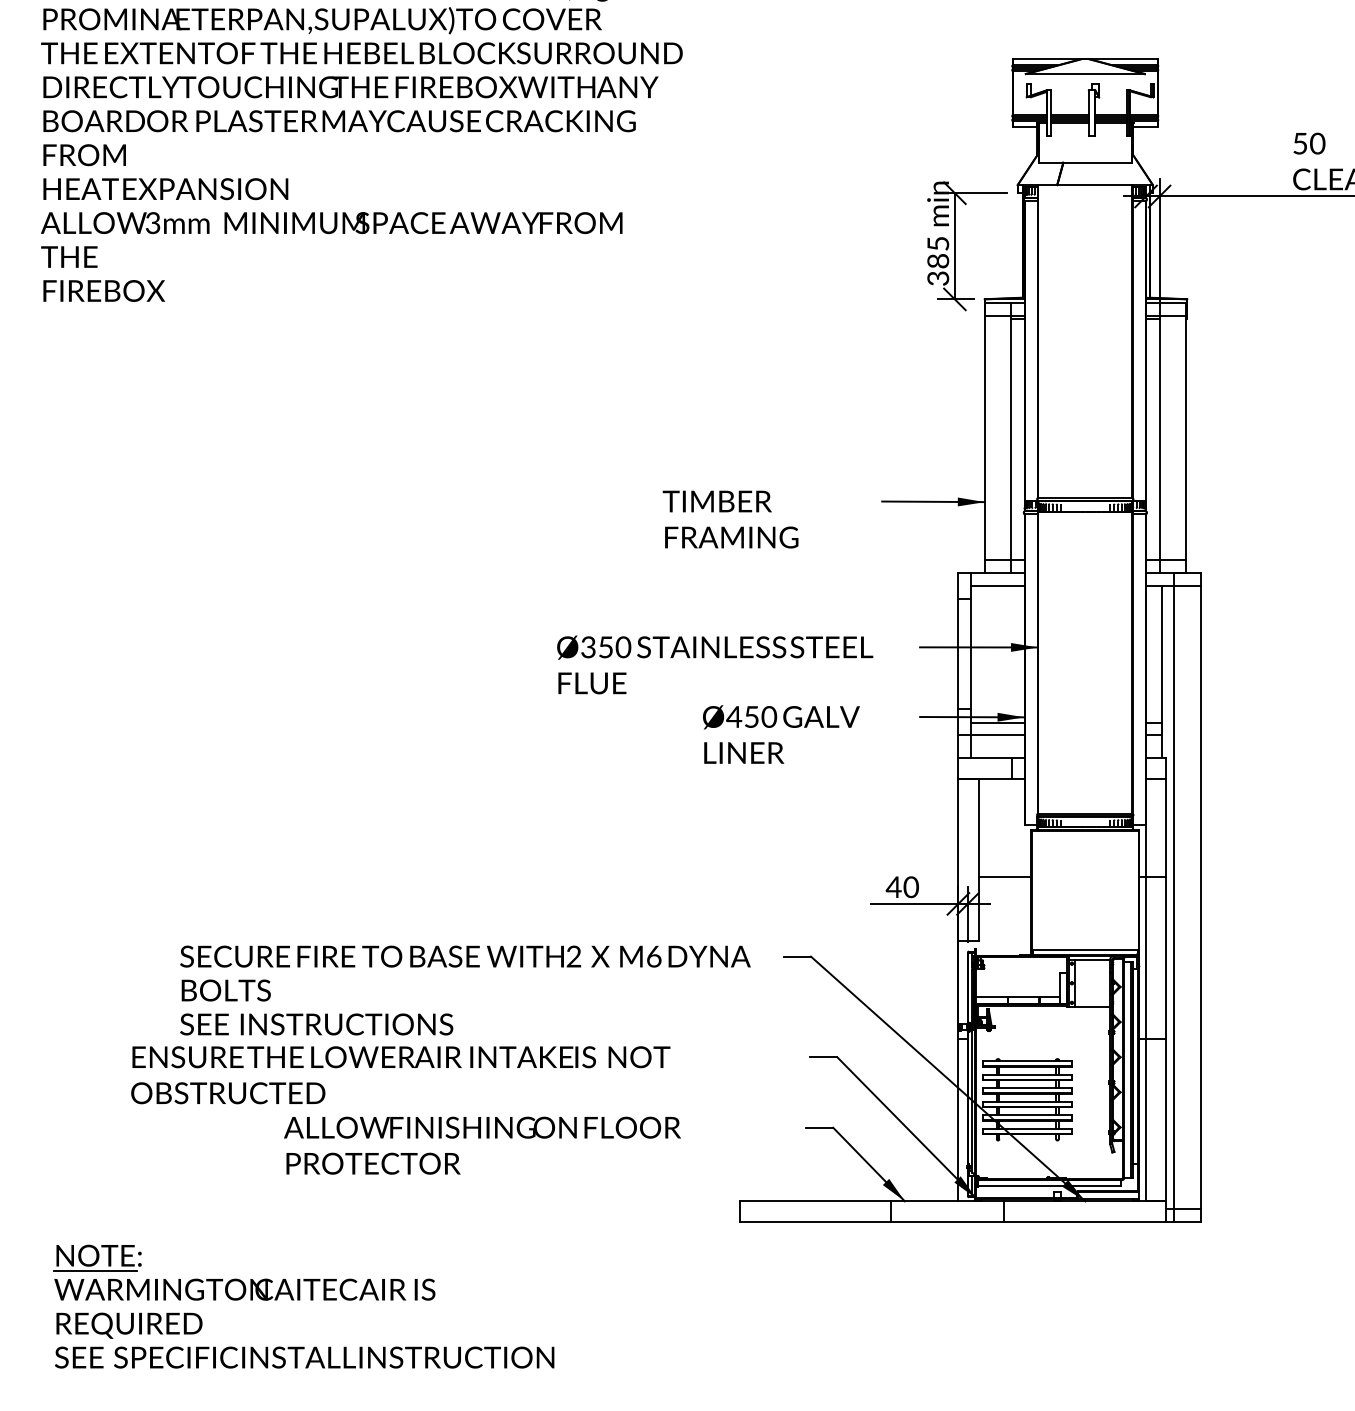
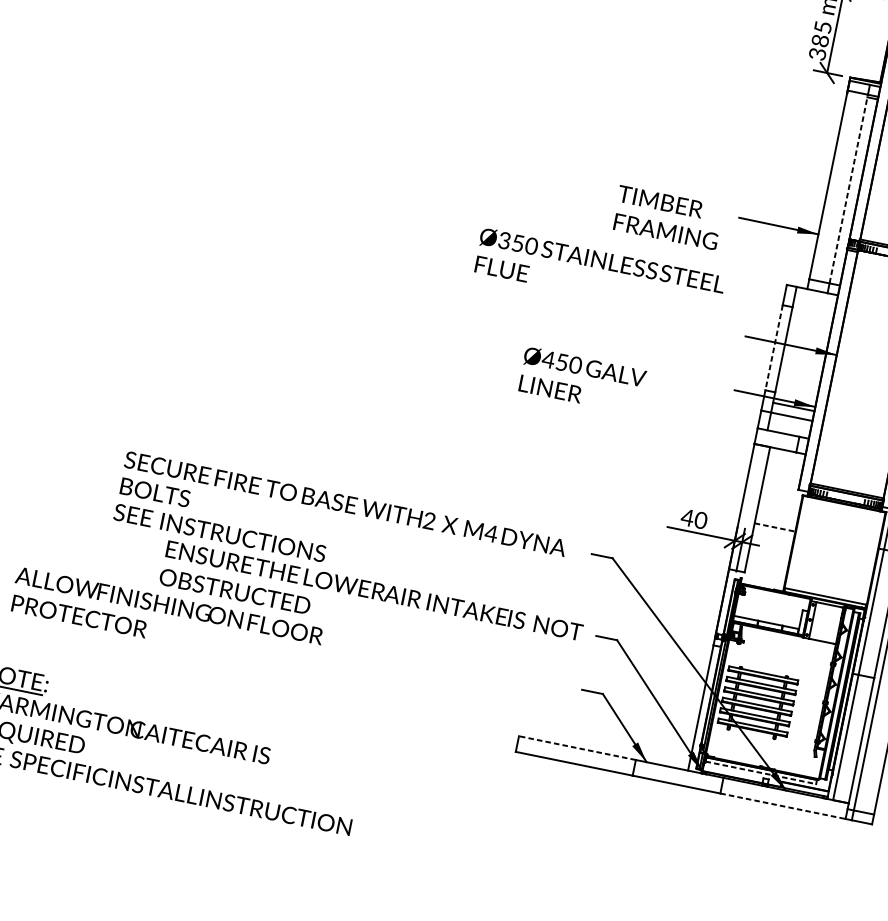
line: (1011, 437) -> (849, 188), solid -> dashed
text: (730, 519) -> (667, 217), moved
line: (997, 585) -> (815, 300), removed
line: (958, 654) -> (774, 348), solid -> dashed
text: (715, 664) -> (600, 273), moved
text: (781, 734) -> (582, 380), moved
line: (1005, 877) -> (775, 527), solid -> dashed
text: (653, 956) -> (490, 533), M6 -> M4
text: (400, 1075) -> (370, 604), moved
text: (482, 1145) -> (166, 619), moved
line: (1049, 1185) -> (760, 772), solid -> dashed
line: (815, 1201) -> (577, 748), solid -> dashed
line: (1085, 1221) -> (783, 806), solid -> dashed

